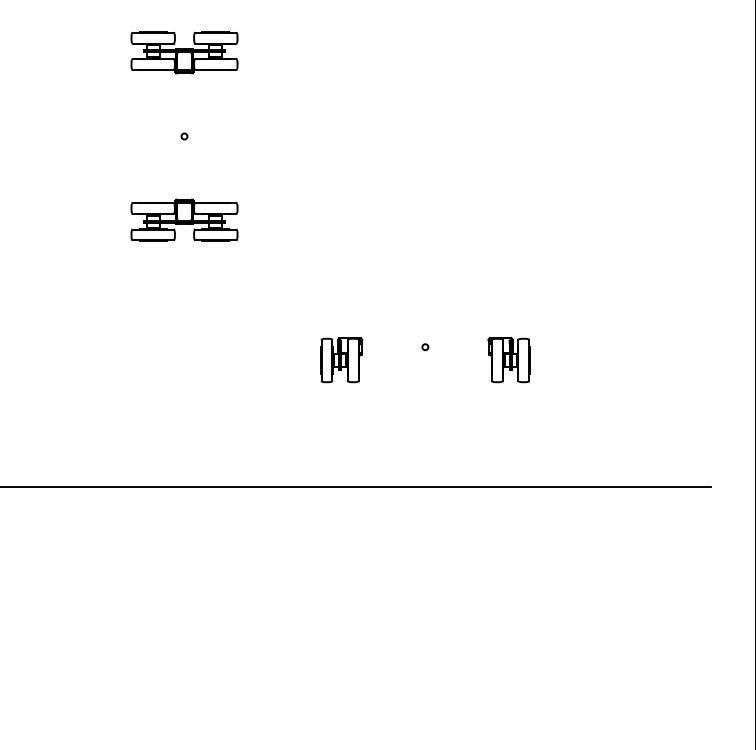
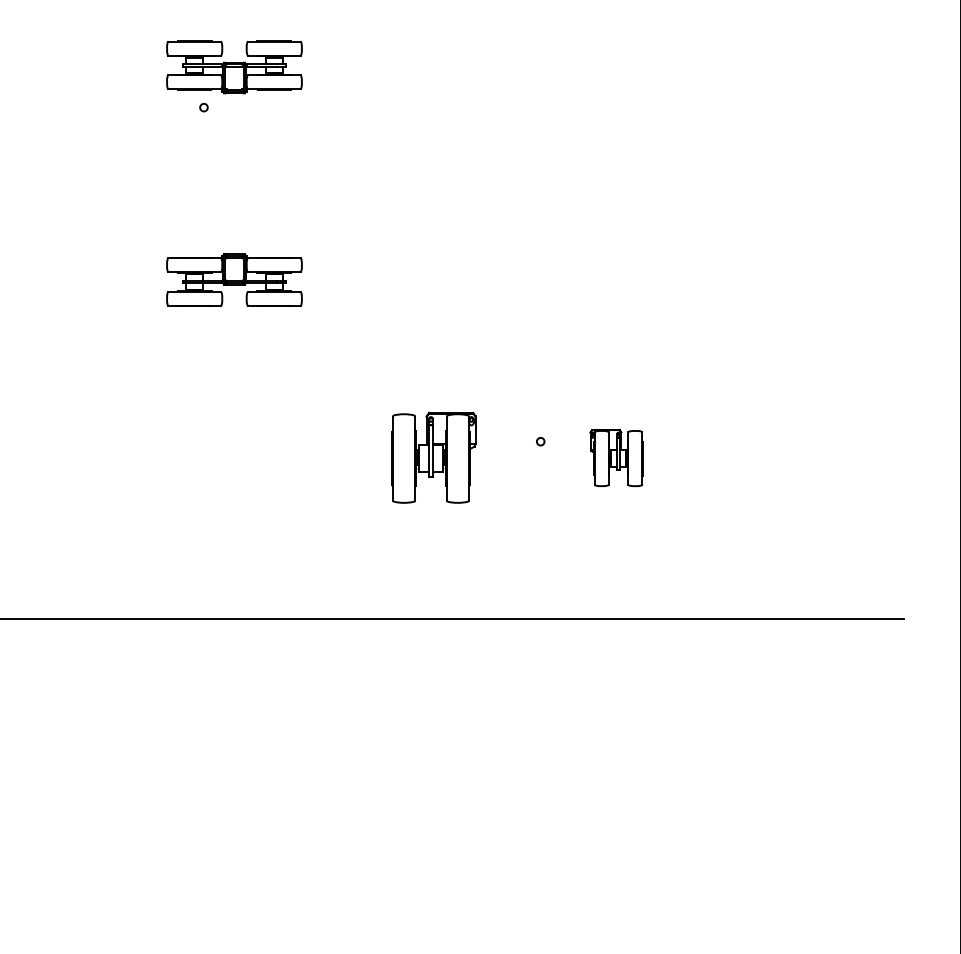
circle: (184, 136) -> (203, 107), moved
part: (341, 360) -> (434, 458), size x1.6
part: (508, 360) -> (615, 458), moved

